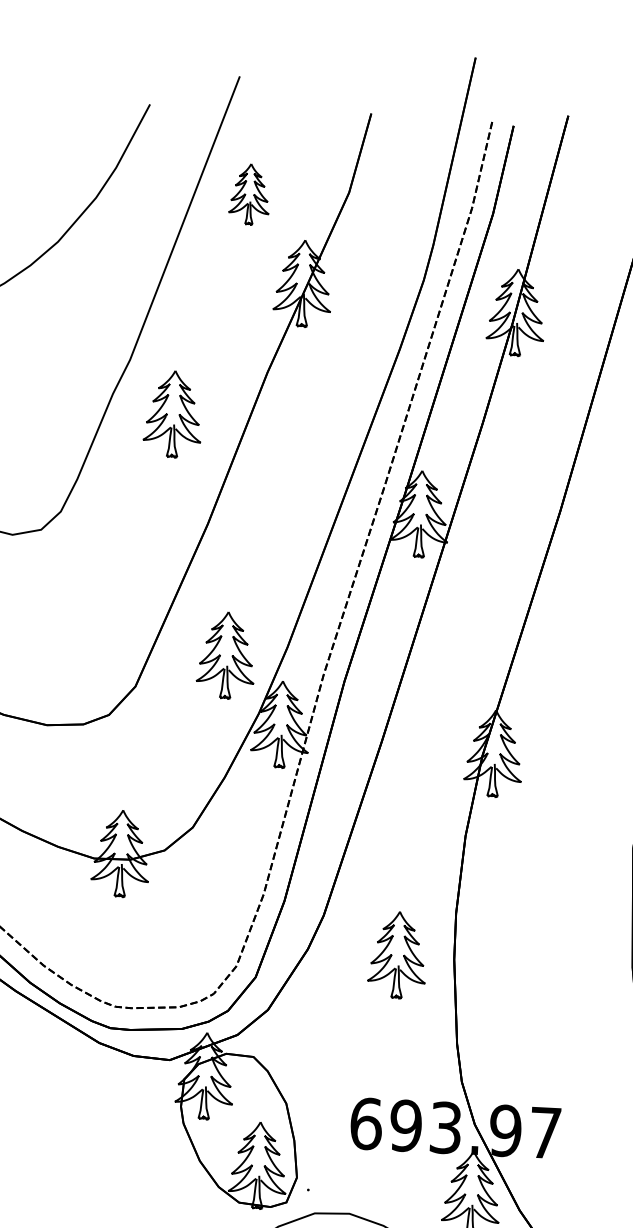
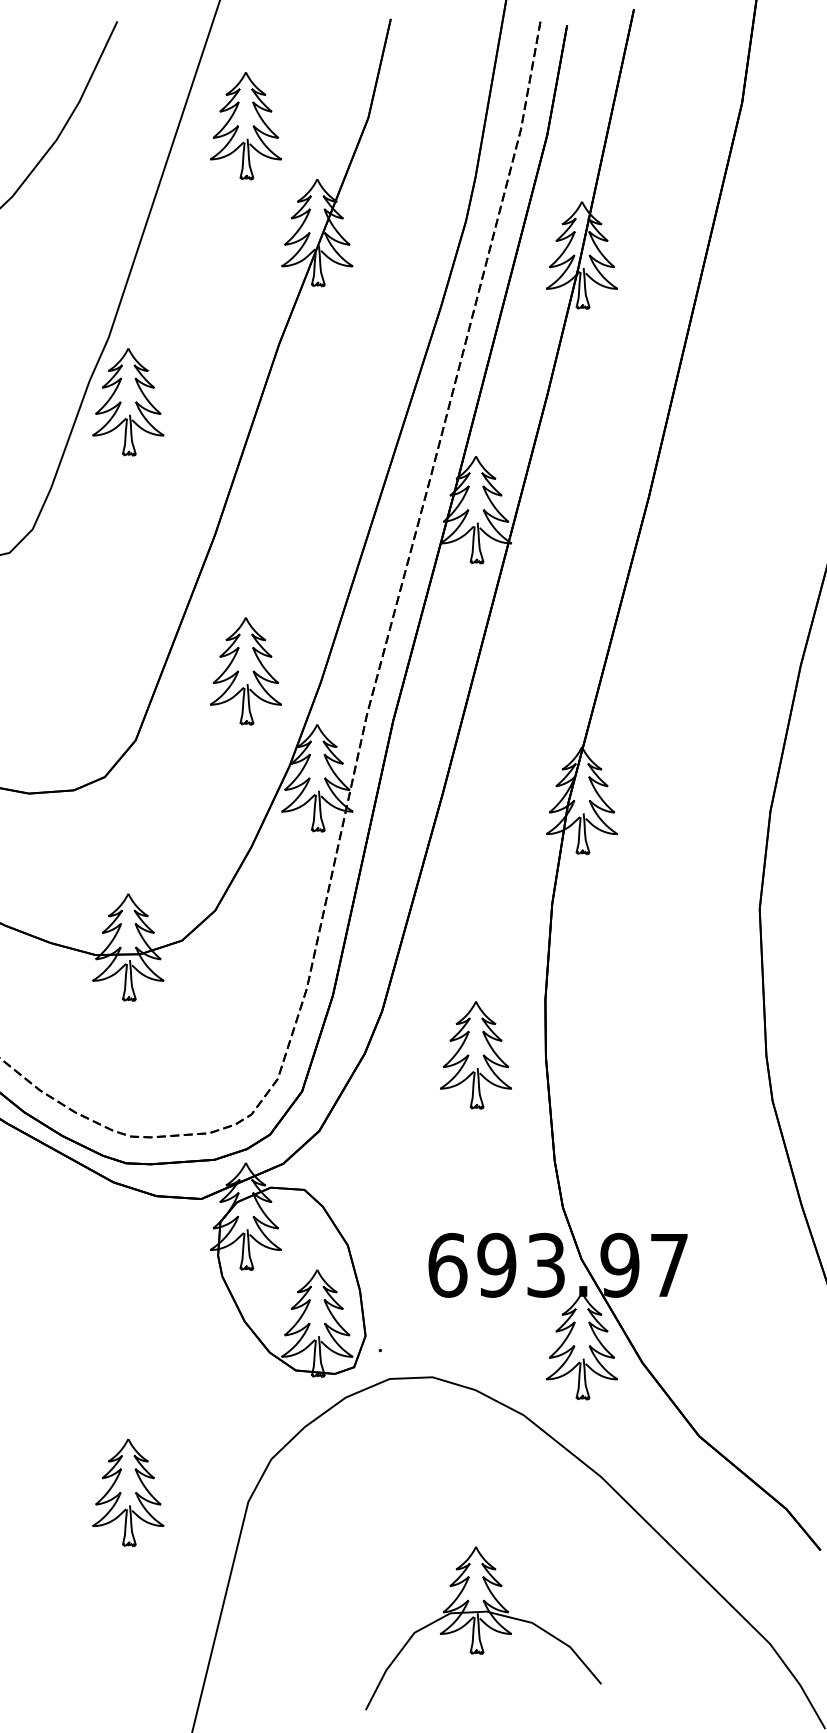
part: (249, 194) -> (245, 126), size x1.43
part: (173, 414) -> (128, 402), moved
part: (226, 655) -> (245, 671), moved

